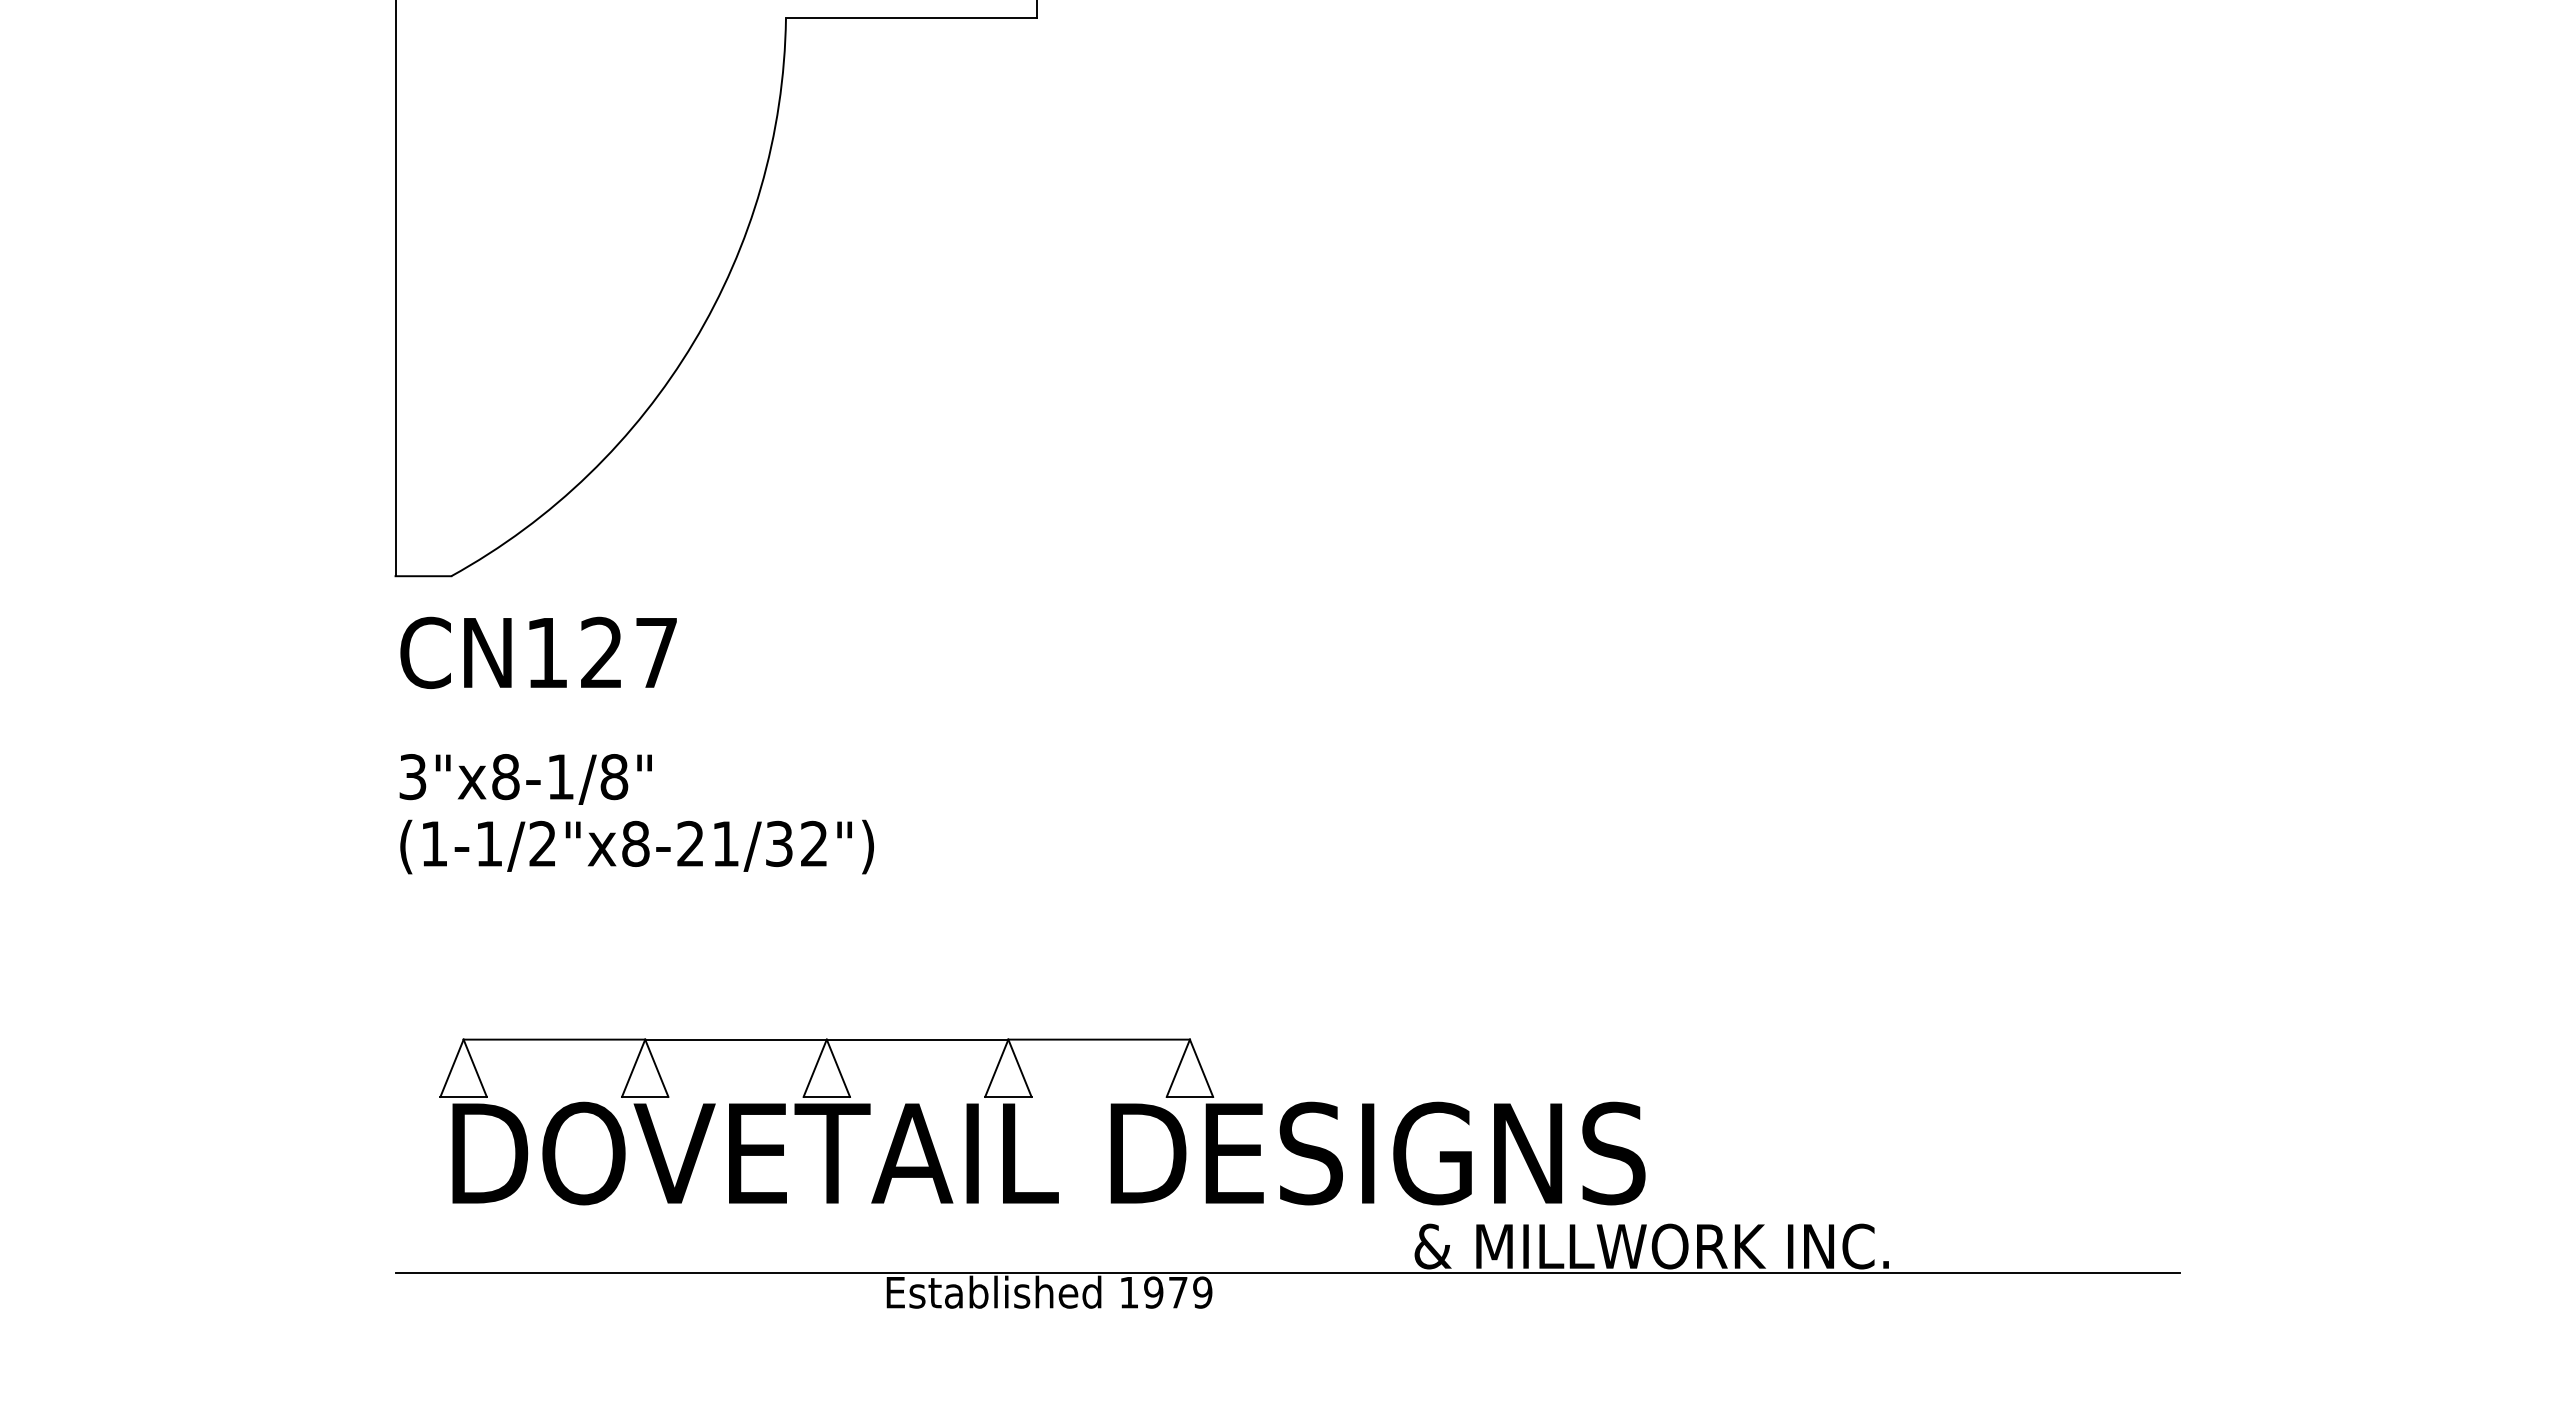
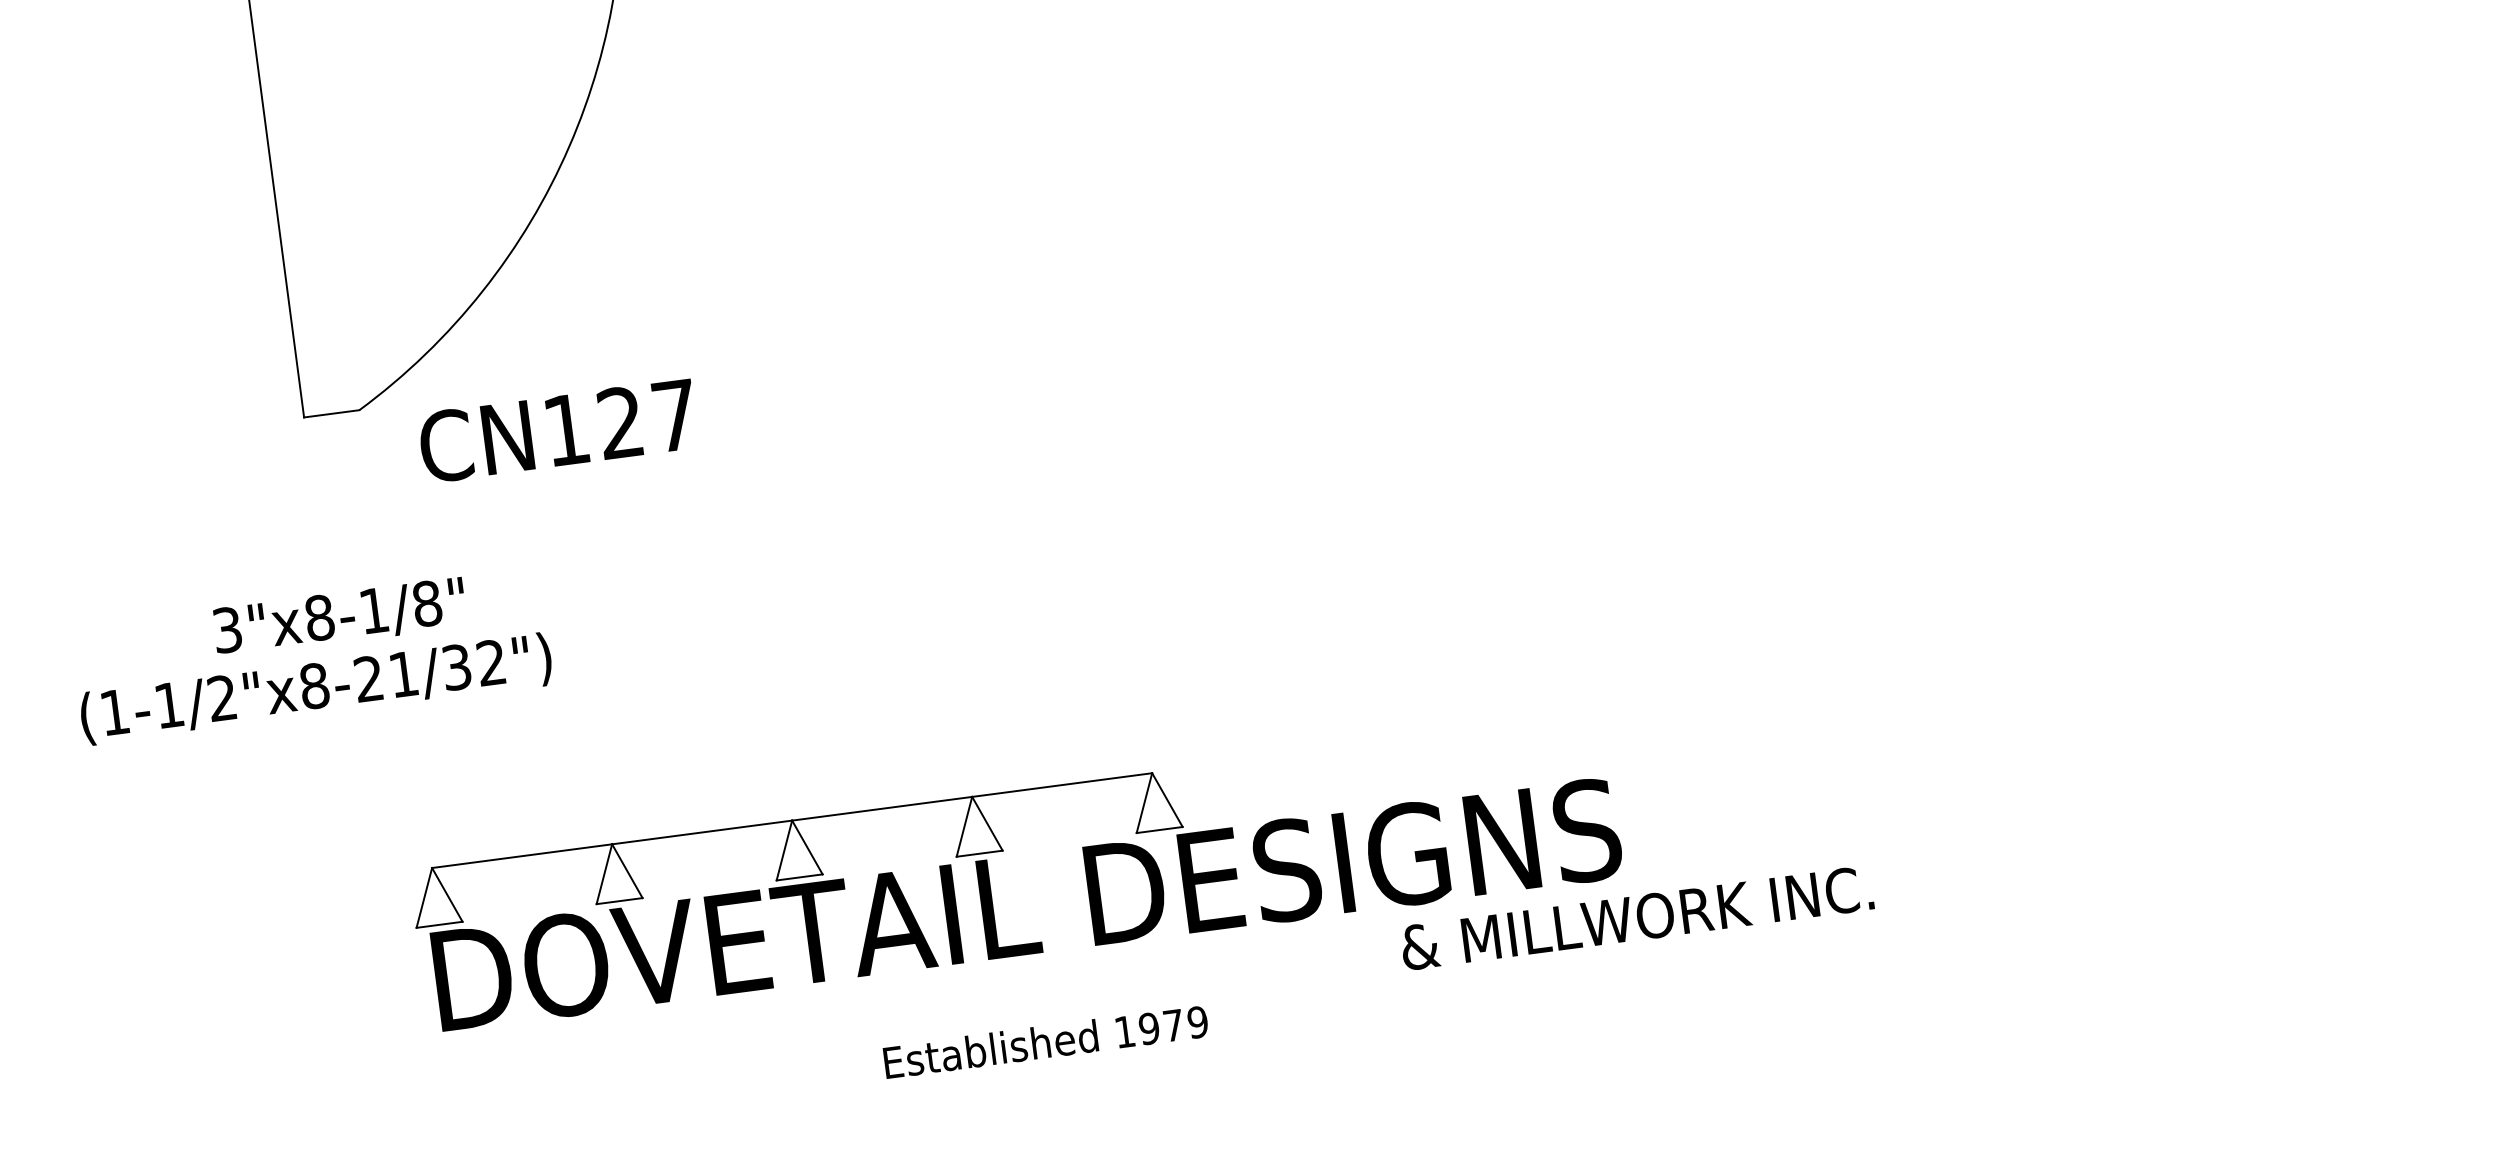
text: (538, 652) -> (557, 430), moved
text: (525, 779) -> (339, 617), moved
text: (636, 846) -> (315, 688), moved
line: (1287, 1273) -> (1279, 992), removed

